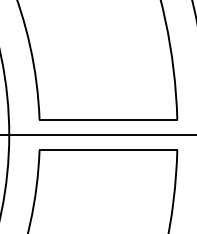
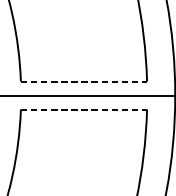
line: (108, 119) -> (84, 81), solid -> dashed
line: (108, 150) -> (84, 109), solid -> dashed

